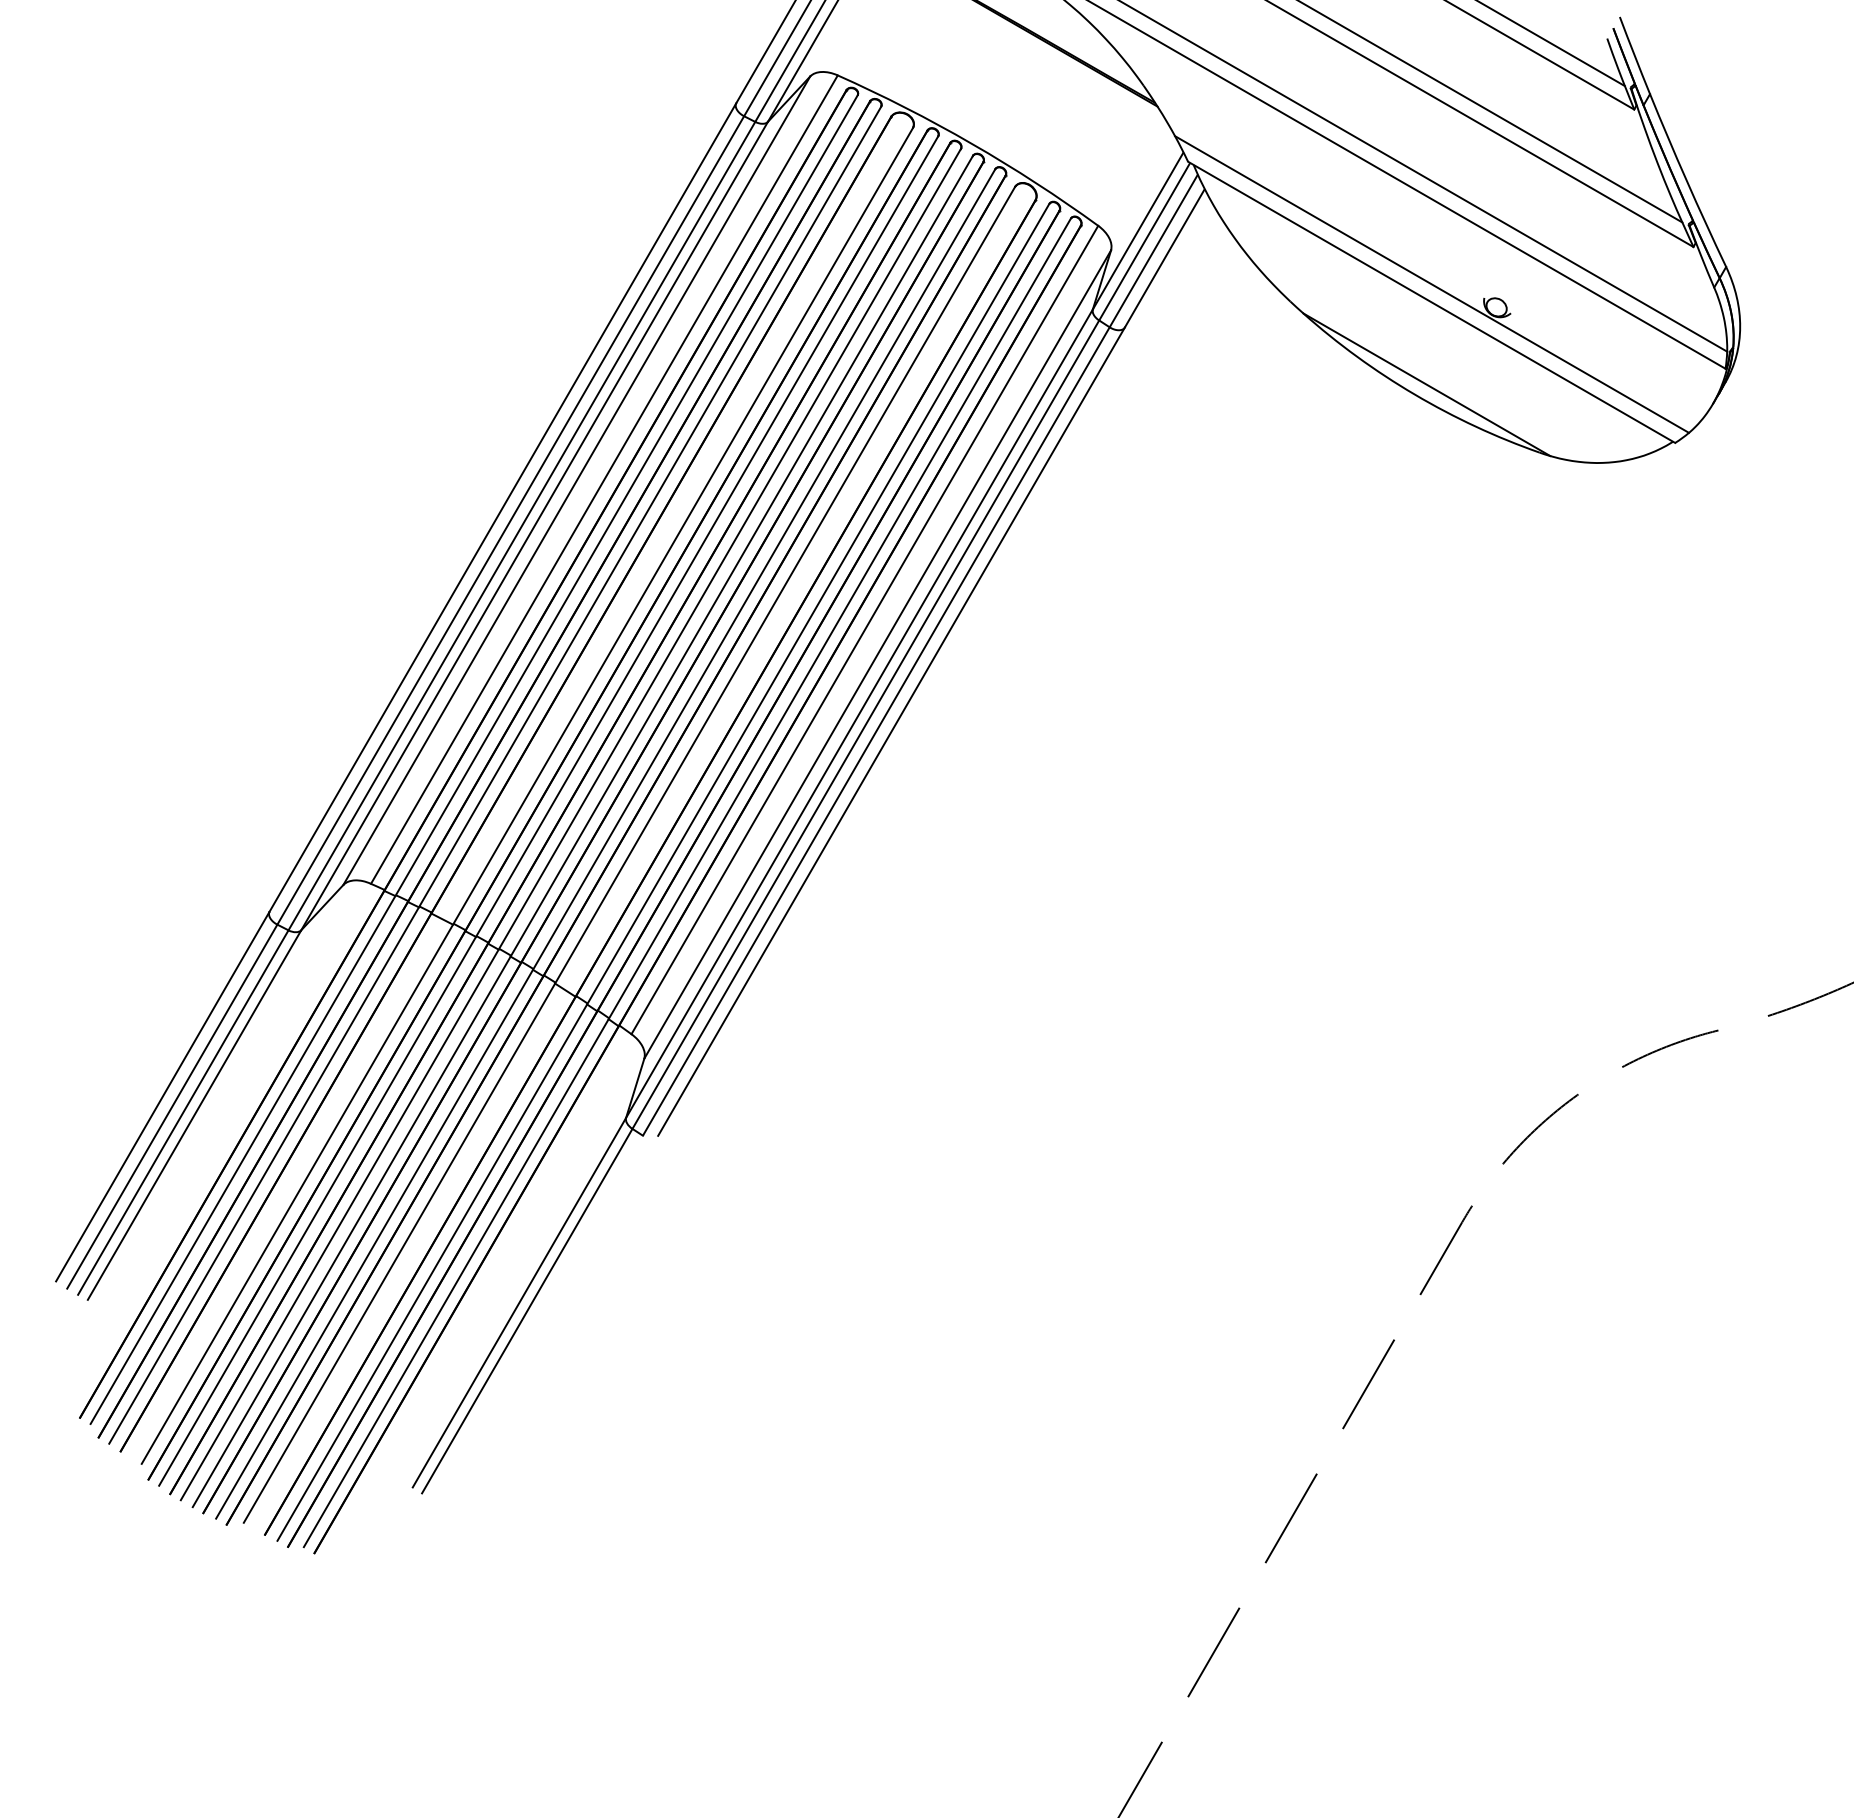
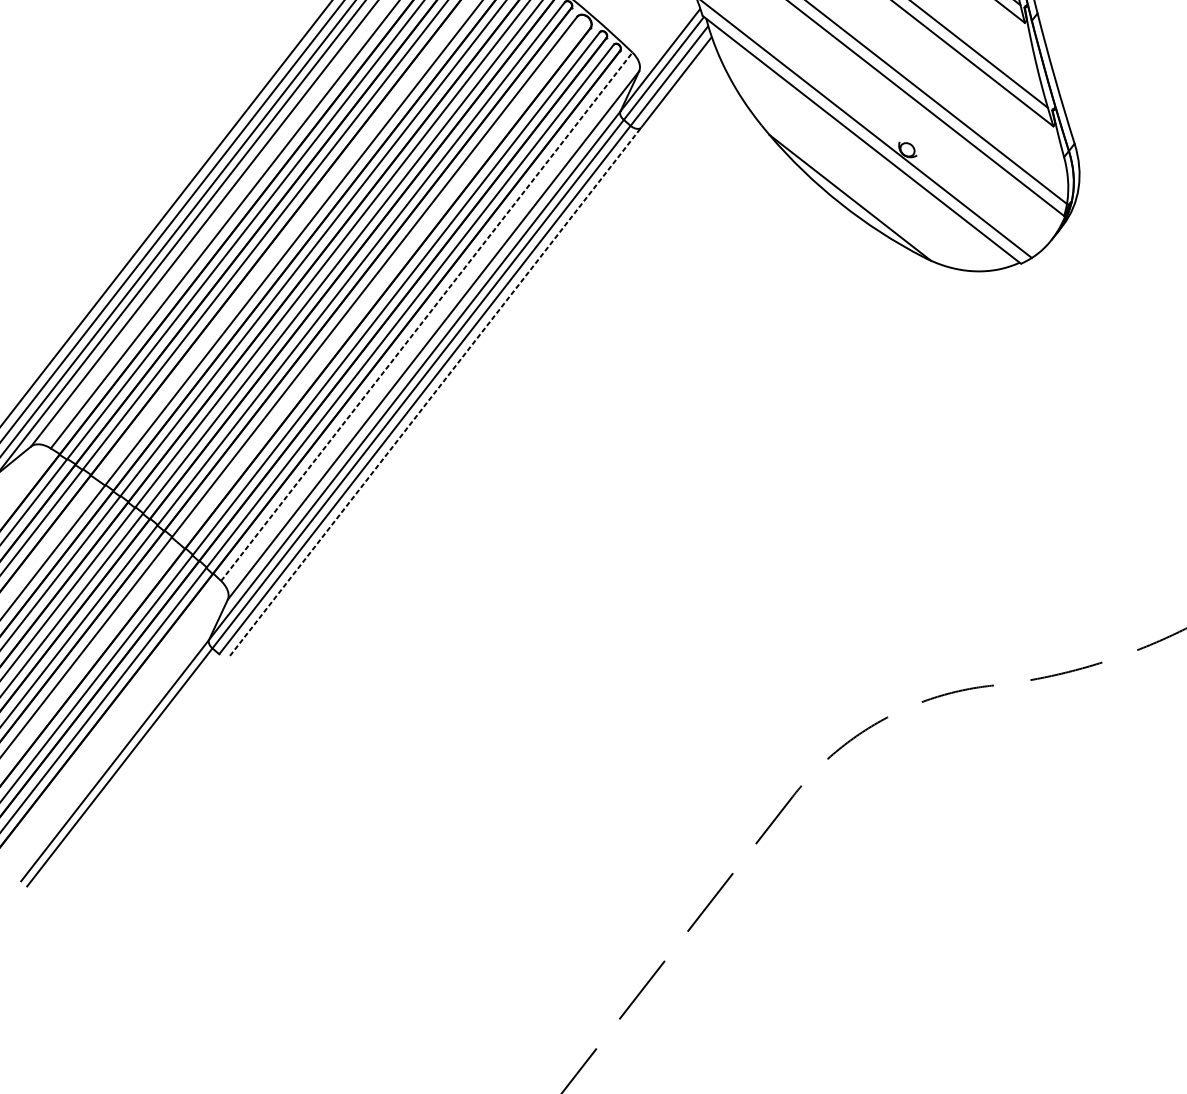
line: (864, 630) -> (426, 317), solid -> dashed
line: (891, 731) -> (435, 391), solid -> dashed

